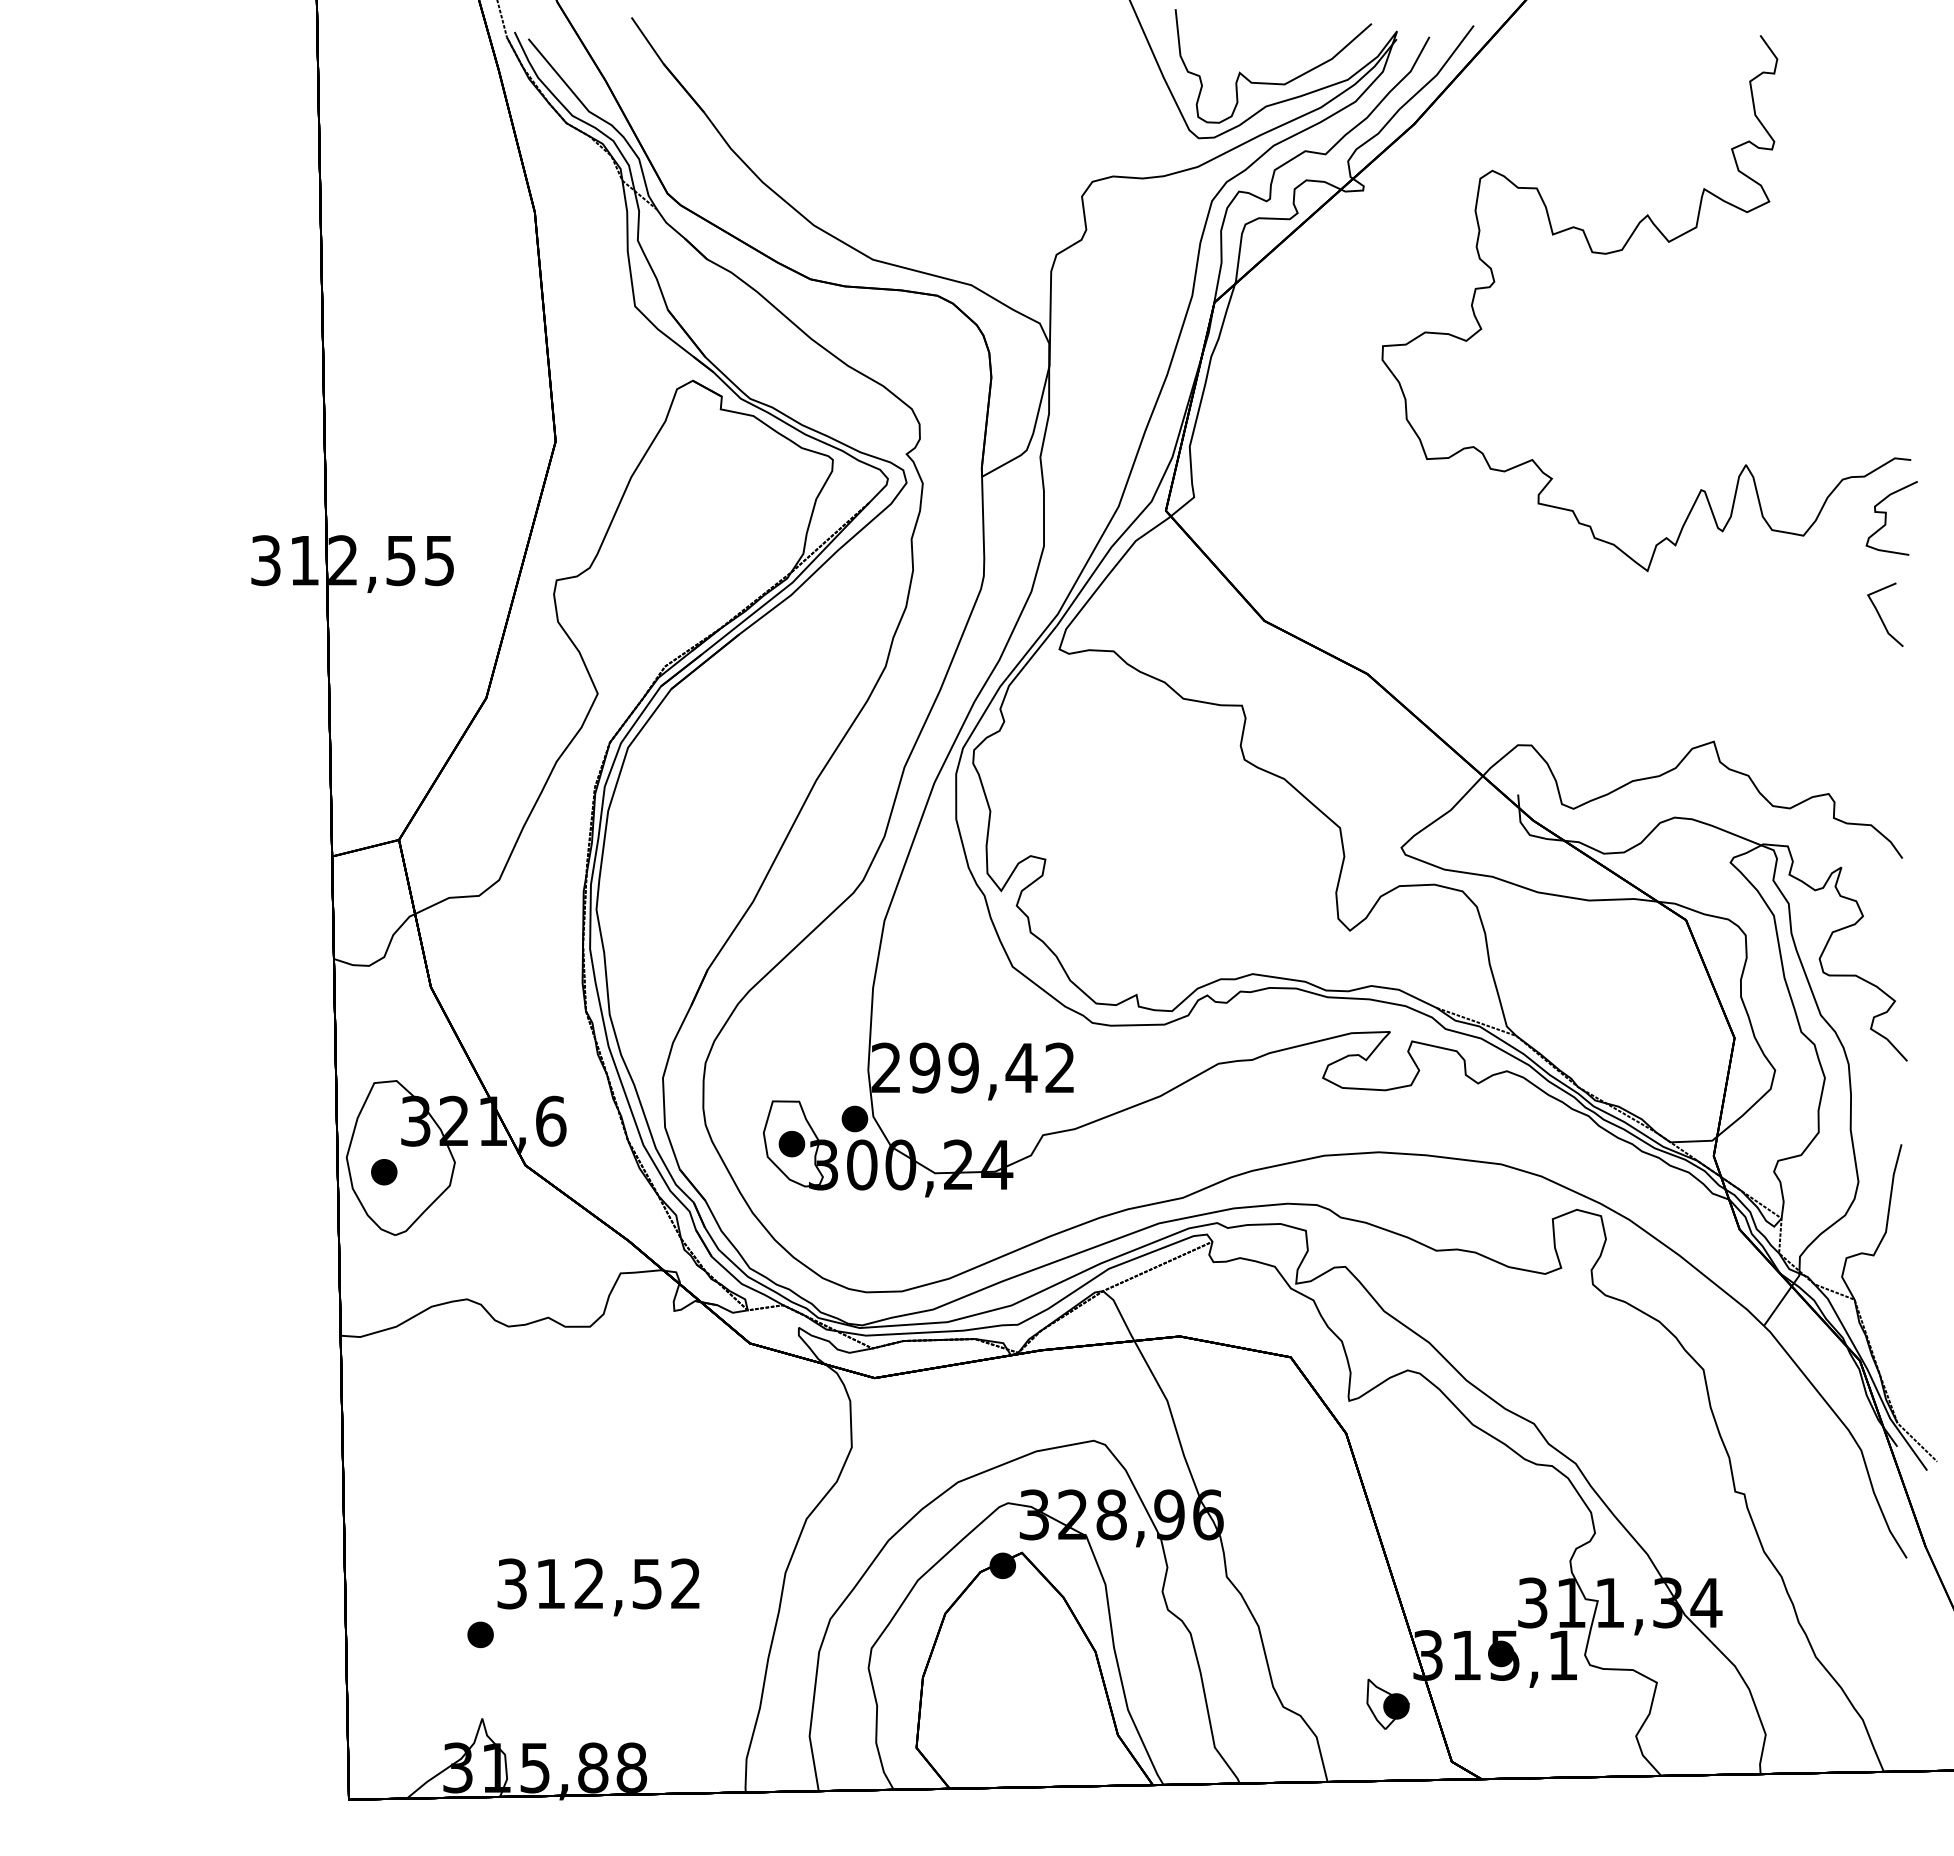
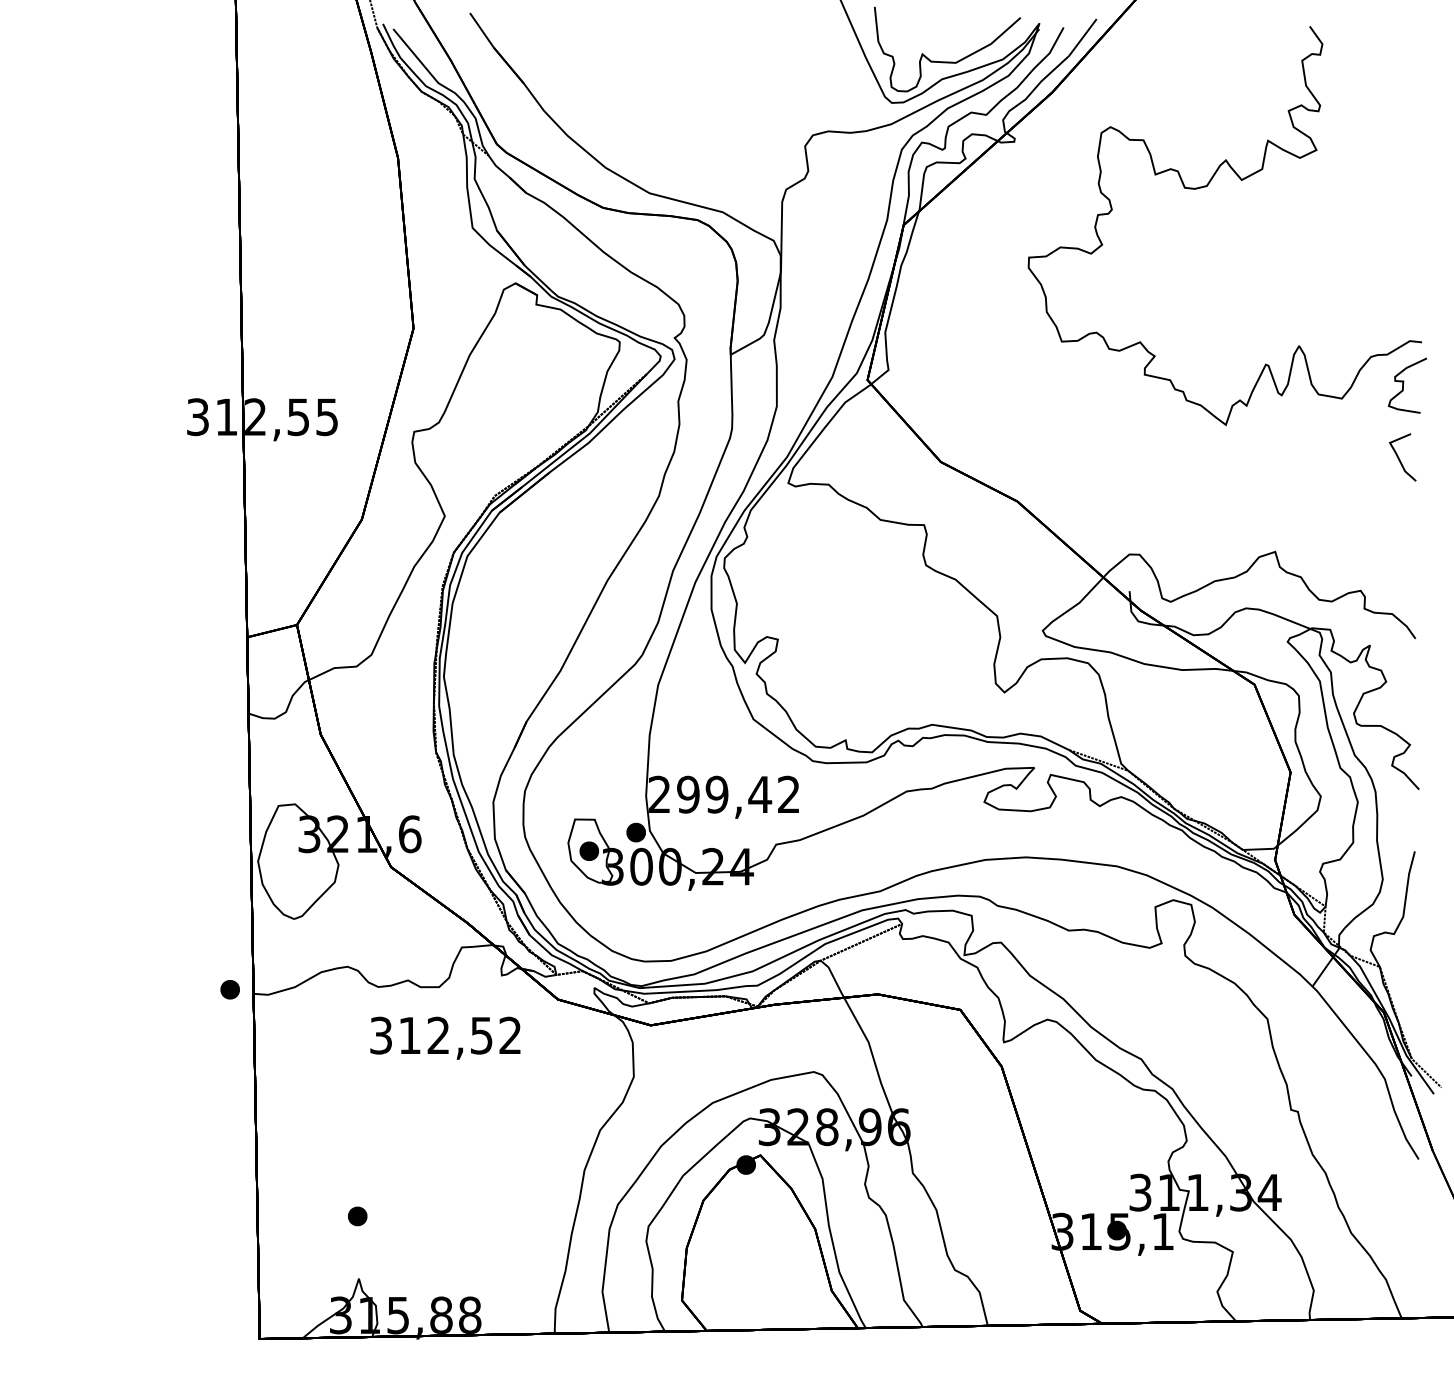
part: (384, 1172) -> (230, 989), moved
text: (598, 1587) -> (445, 1038), moved
part: (1387, 1703) -> (1032, 1267), removed

